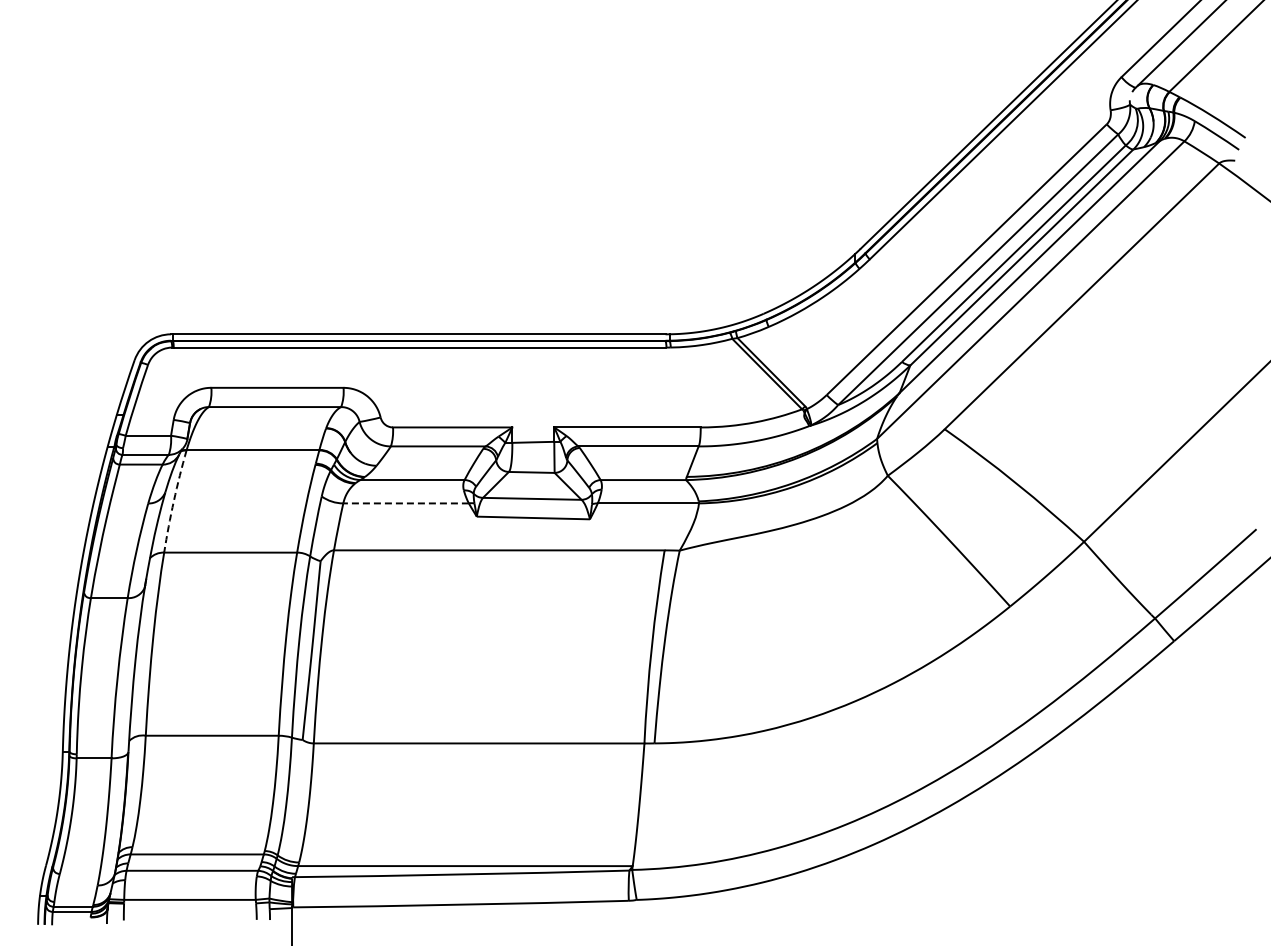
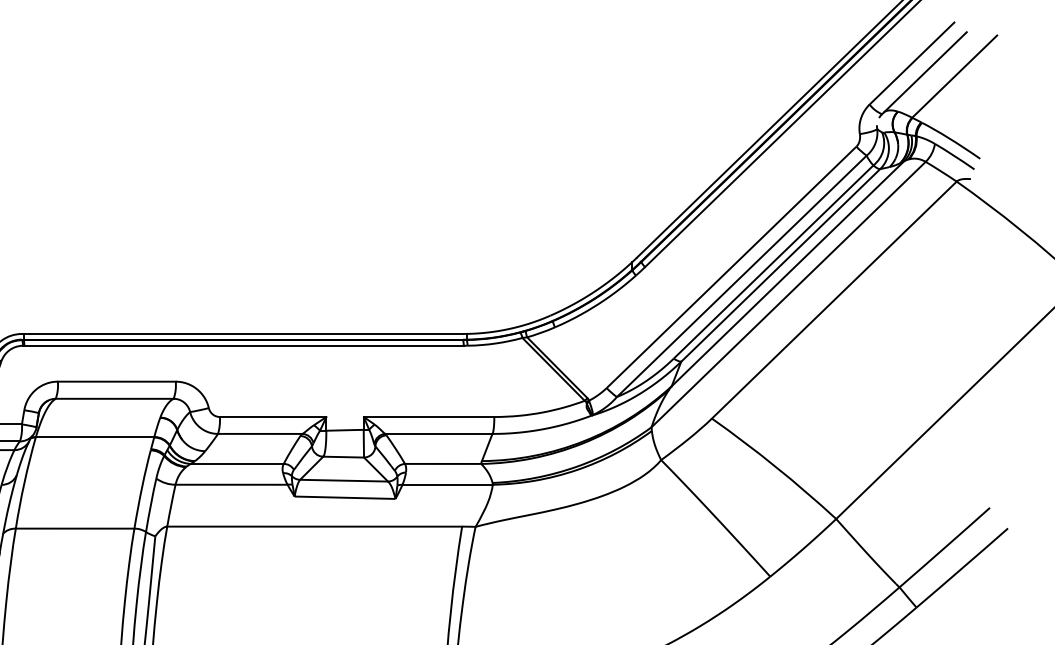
arc: (173, 501) -> (24, 483), dashed -> solid
line: (406, 503) -> (231, 484), dashed -> solid

